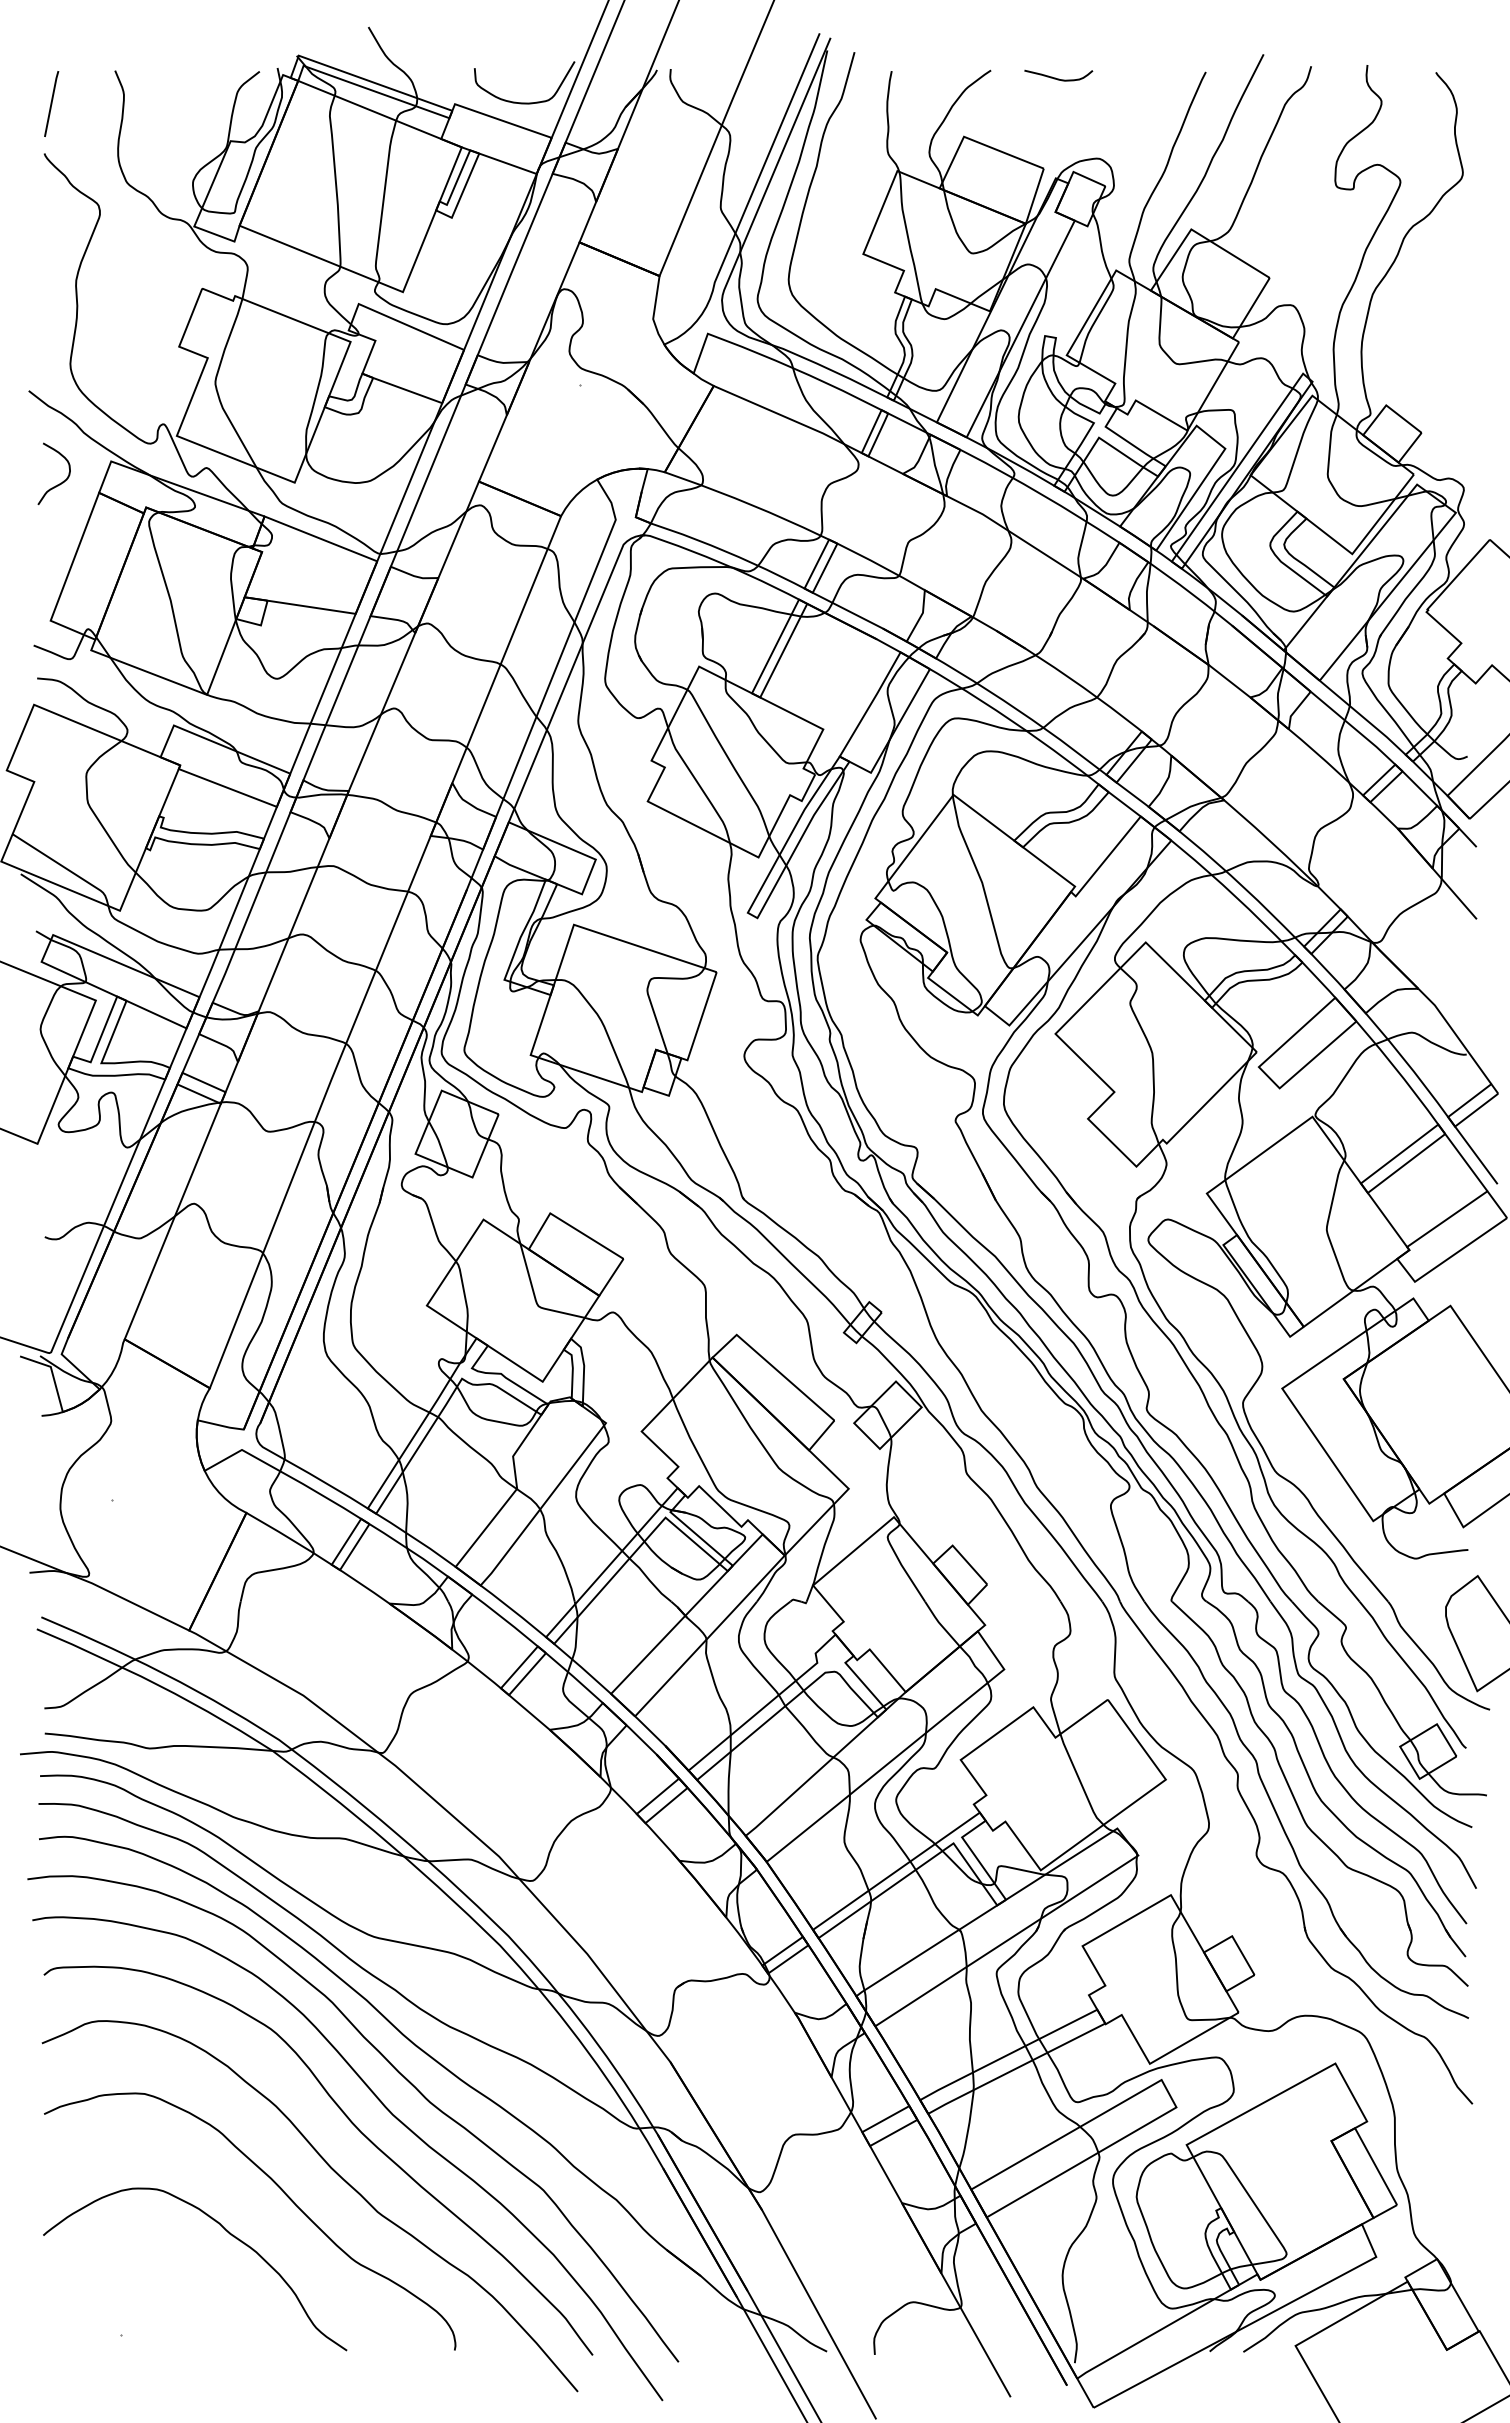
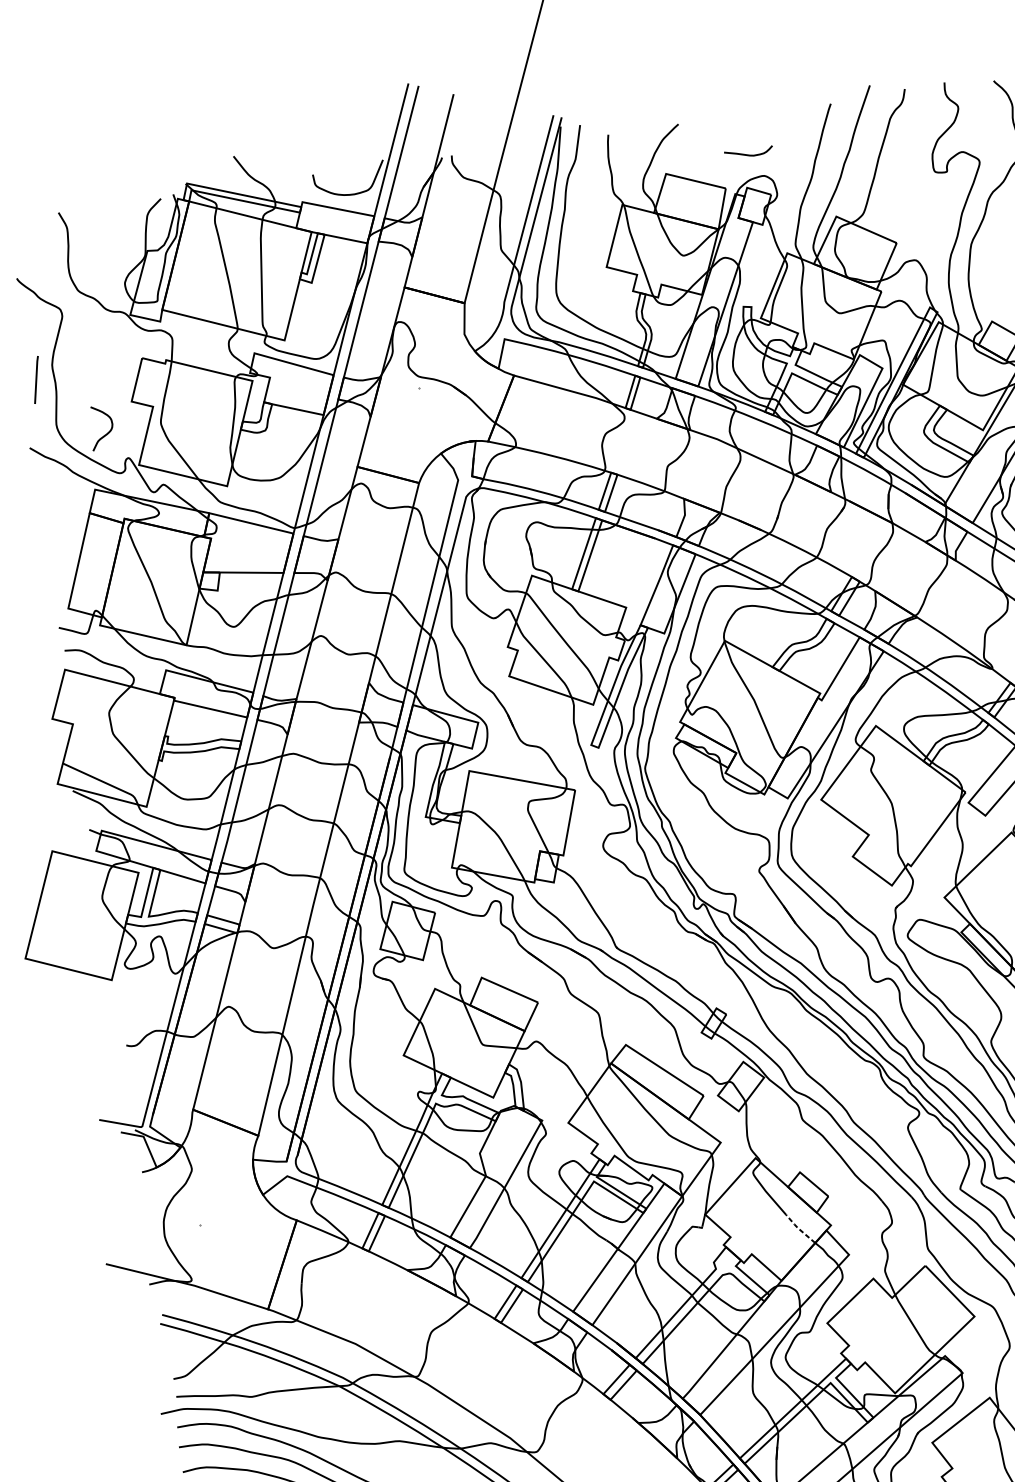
curve: (1058, 78) -> (748, 154), moved
line: (51, 103) -> (36, 379), moved
curve: (60, 482) -> (106, 433), moved
line: (940, 1623) -> (799, 1228), solid -> dashed

